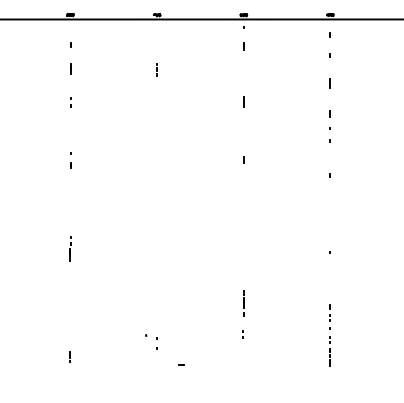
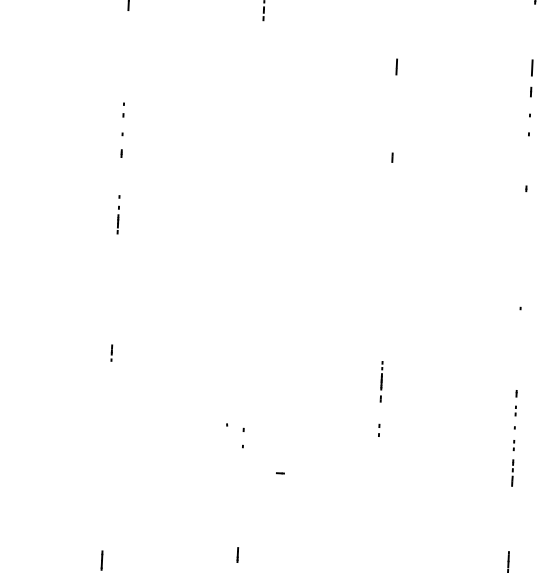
line: (329, 83) -> (531, 68), moved
part: (70, 102) -> (123, 109), moved
part: (70, 248) -> (118, 214), moved
line: (69, 356) -> (110, 352), moved

